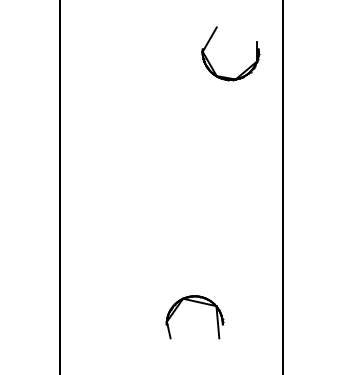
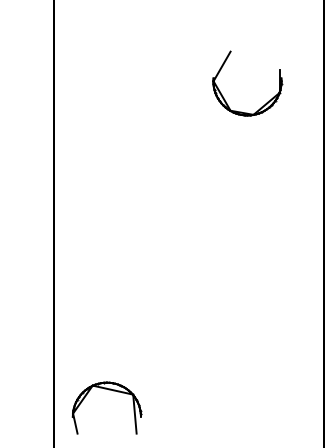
part: (211, 64) -> (224, 96), moved
part: (198, 303) -> (111, 391), moved

